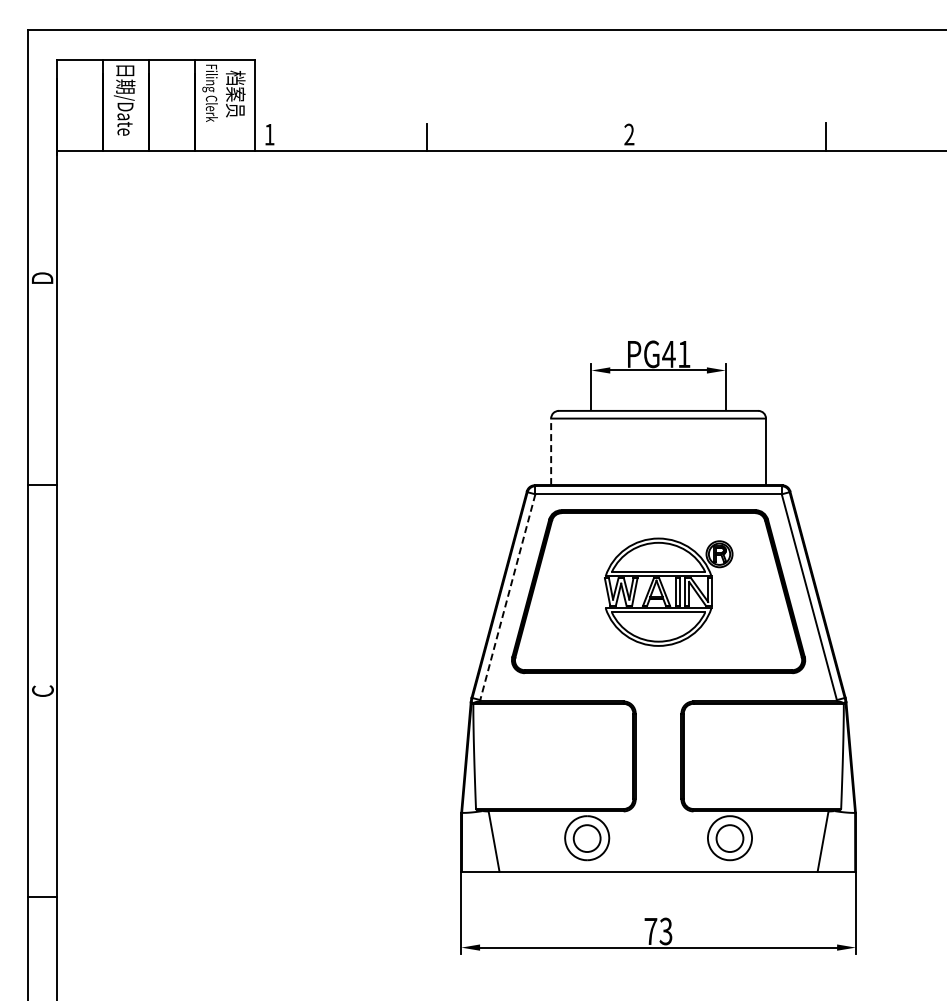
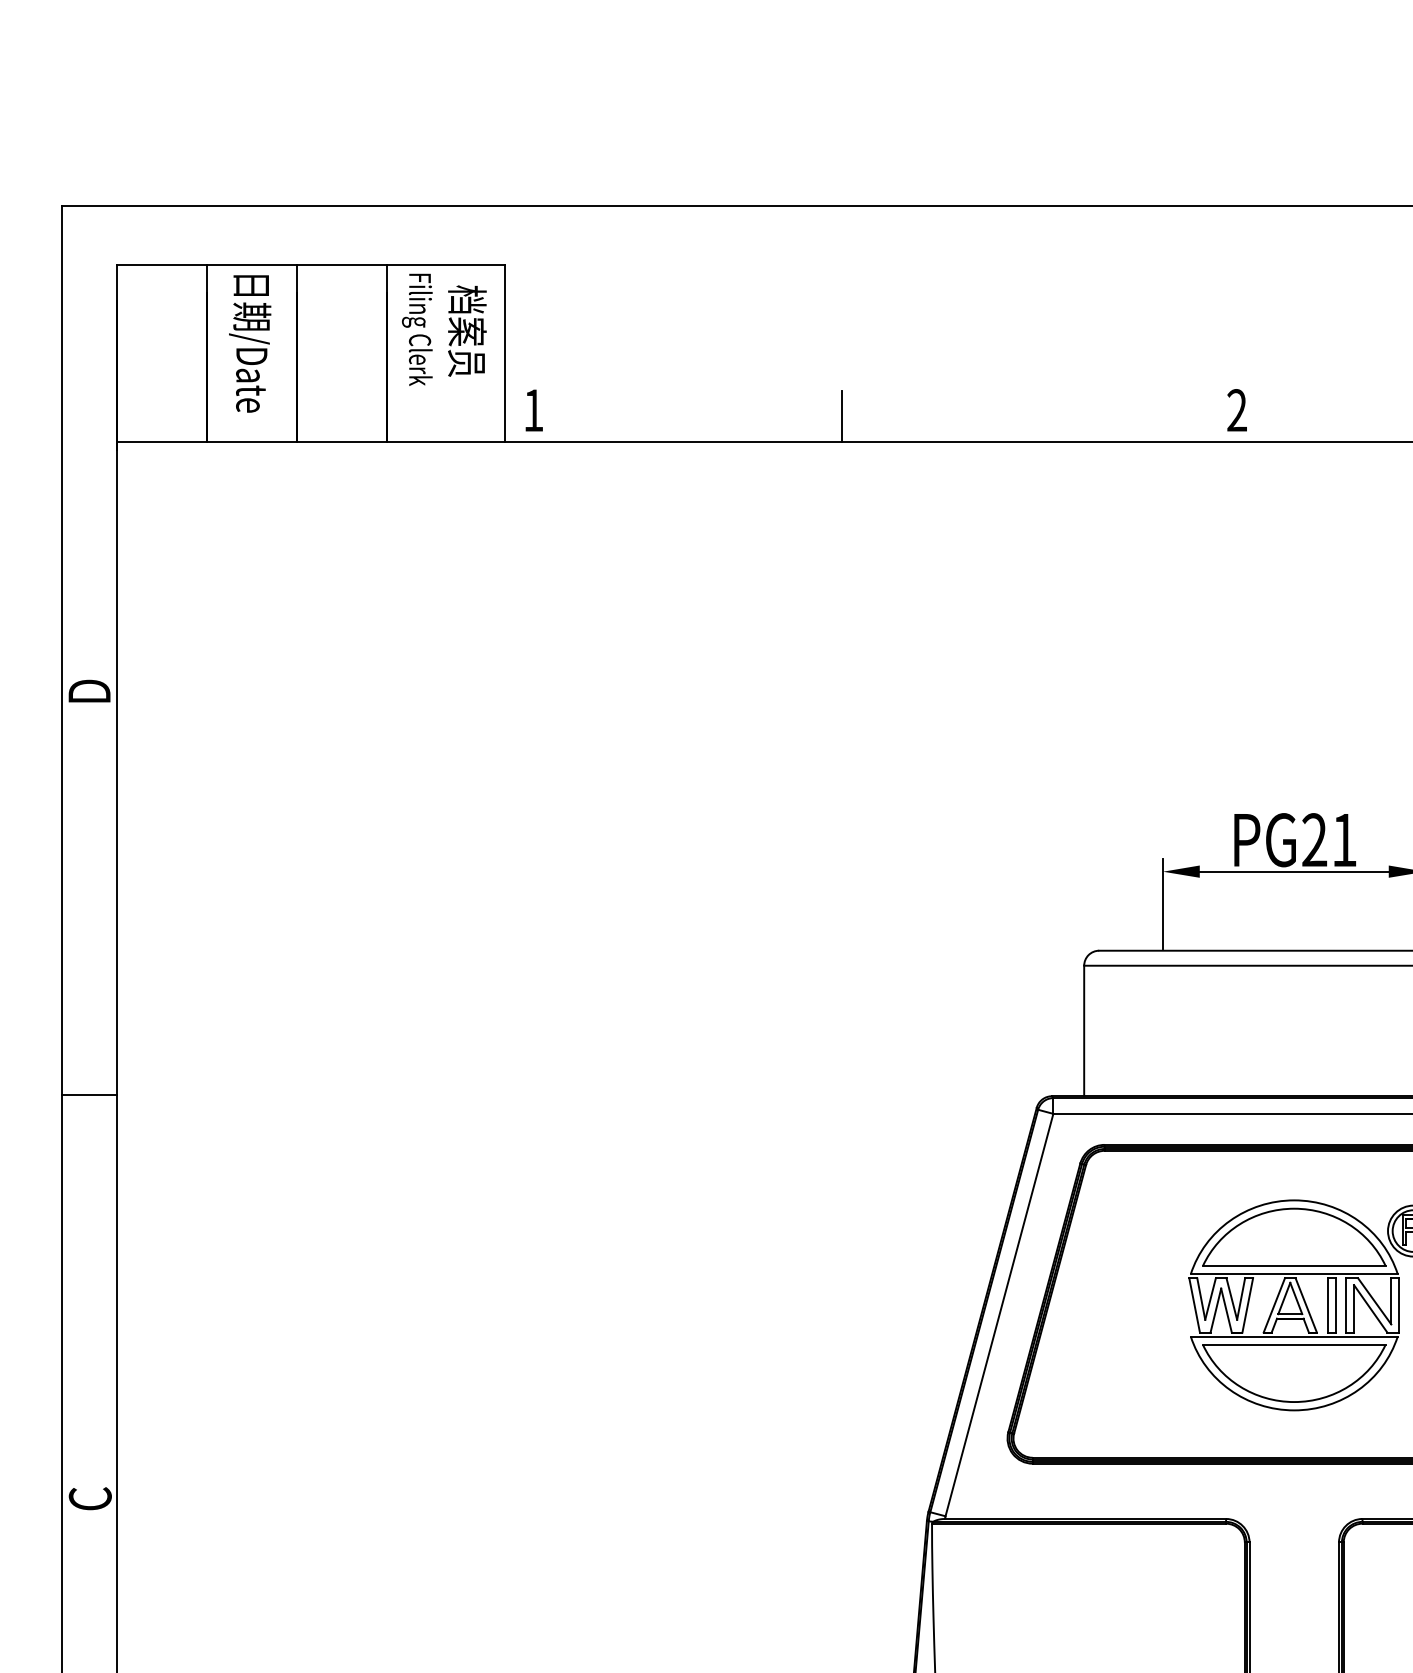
text: (668, 353) -> (1313, 838), PG41 -> PG21
line: (551, 451) -> (1084, 1030), dashed -> solid
line: (507, 597) -> (998, 1315), dashed -> solid

